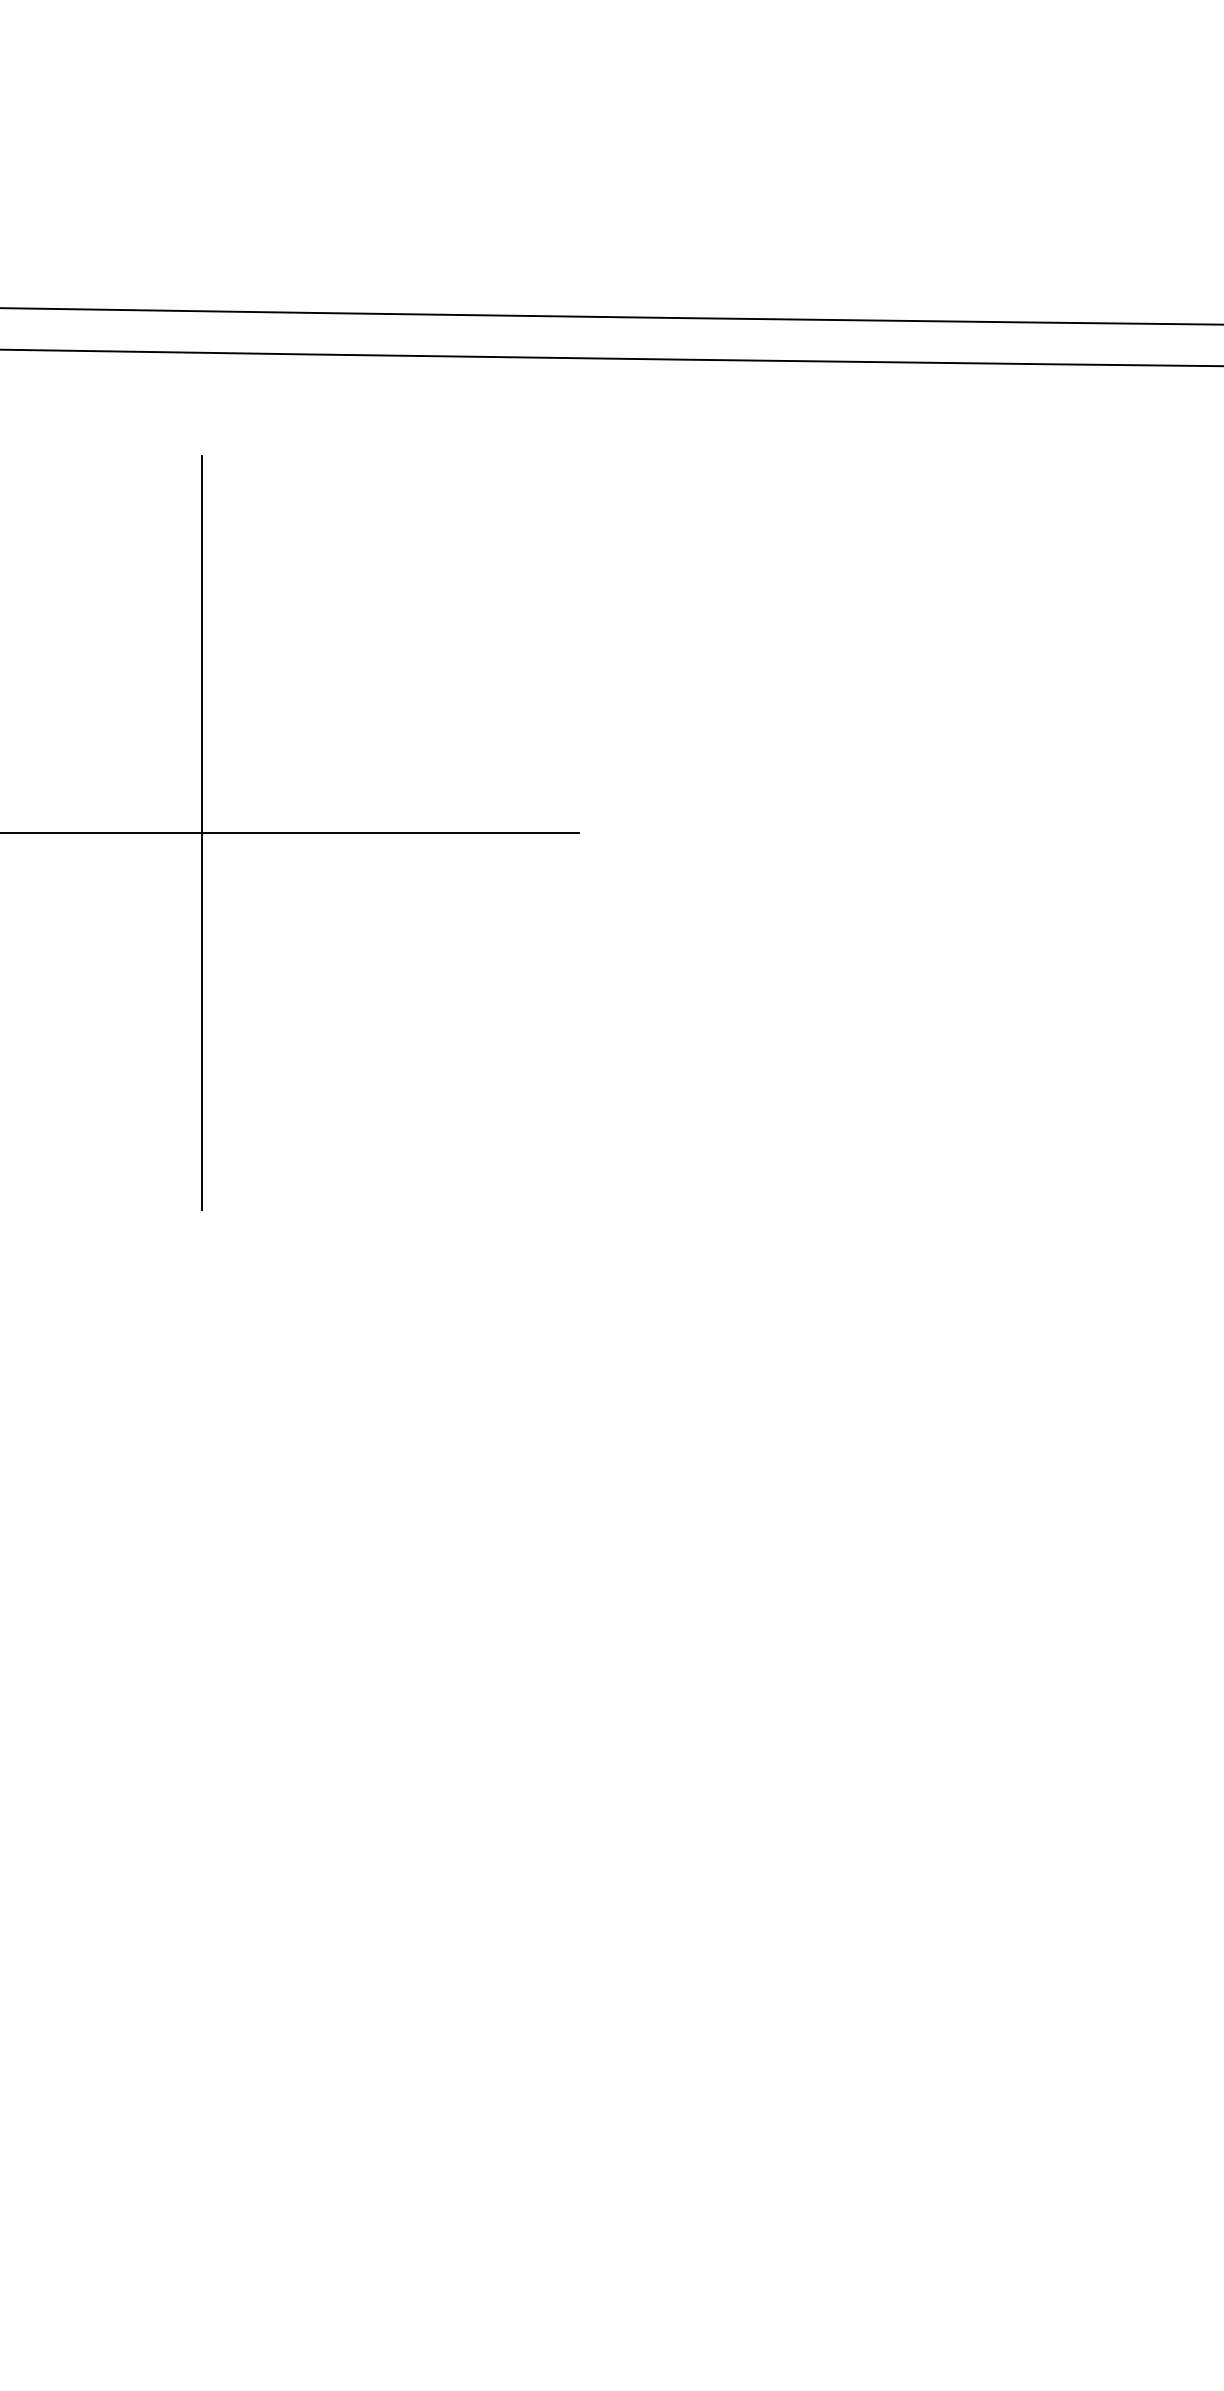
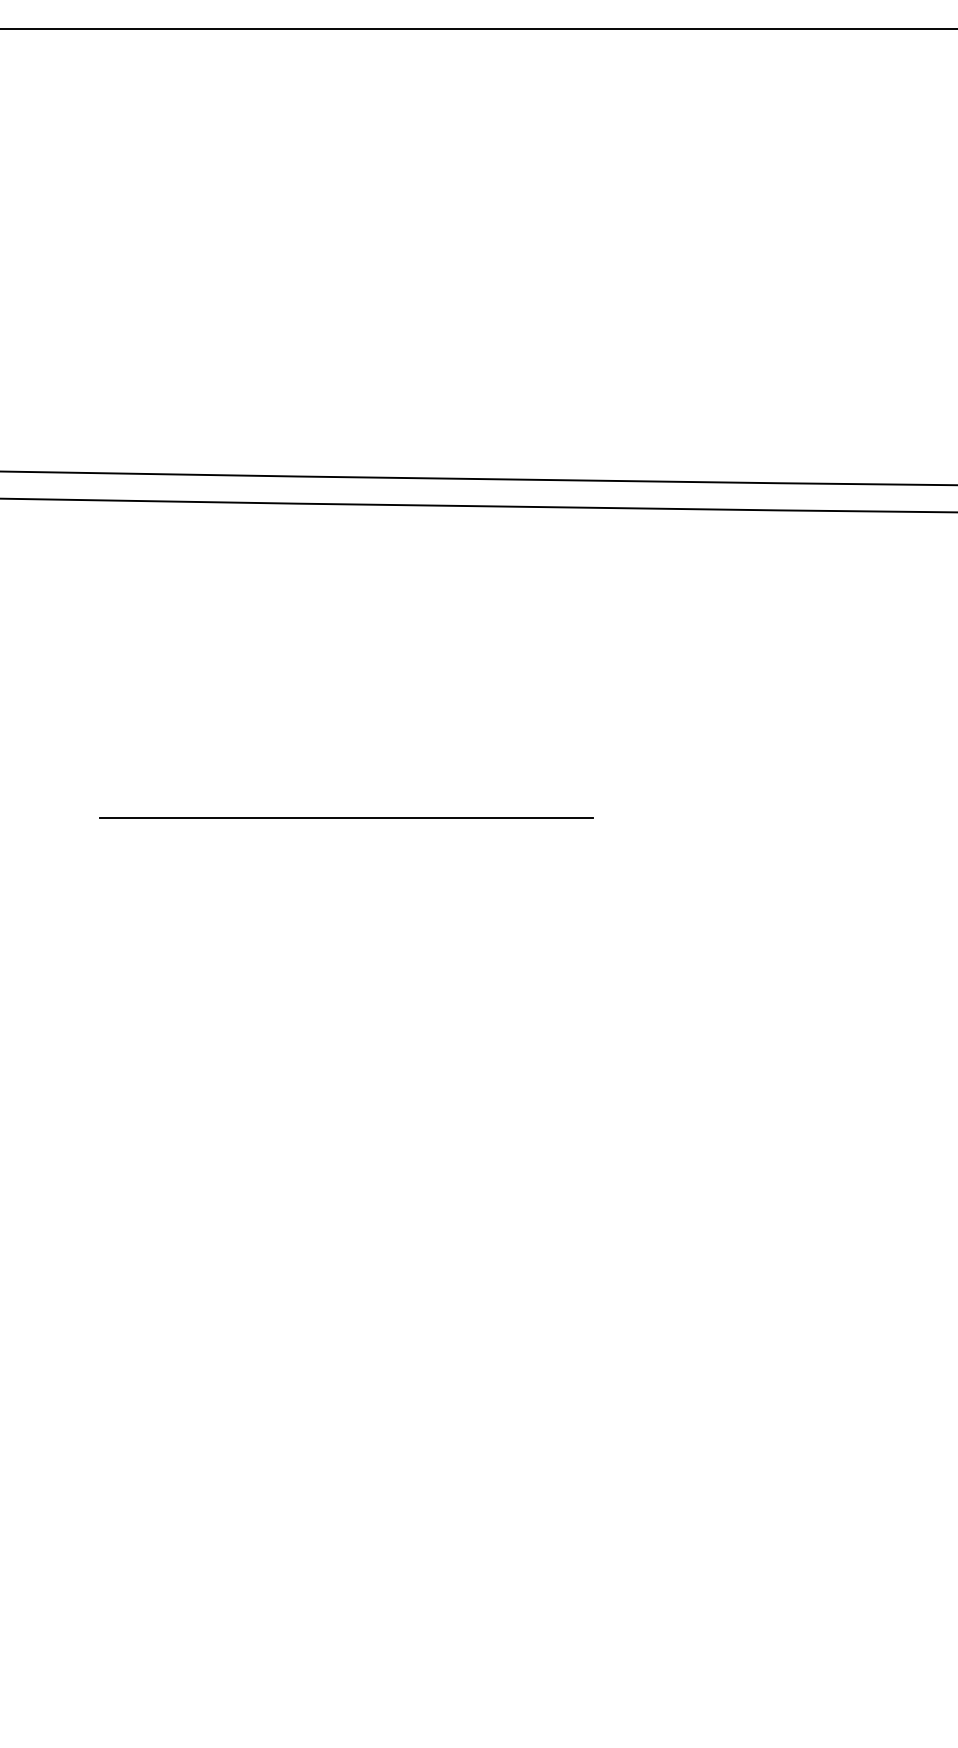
line: (201, 833) -> (346, 818), removed

